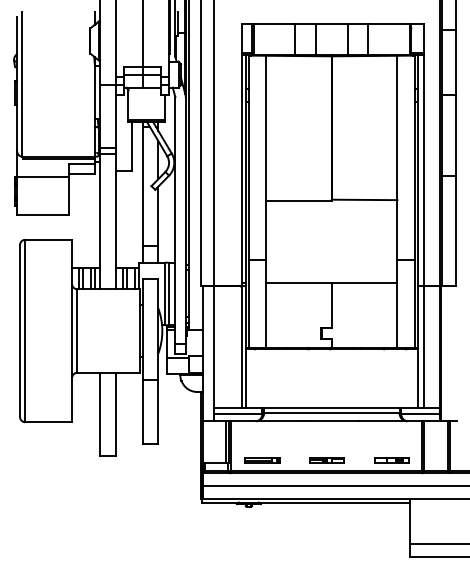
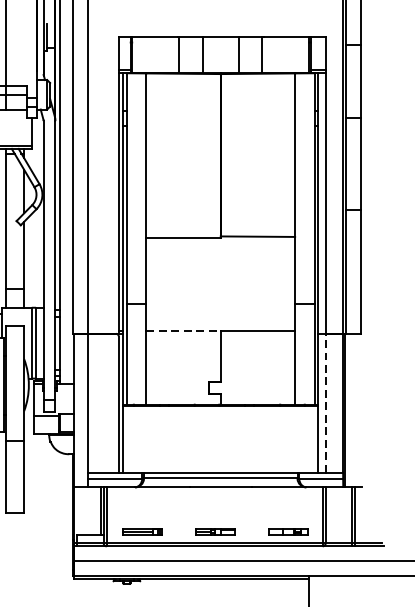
line: (298, 283) -> (183, 331), solid -> dashed
line: (424, 346) -> (325, 402), solid -> dashed

